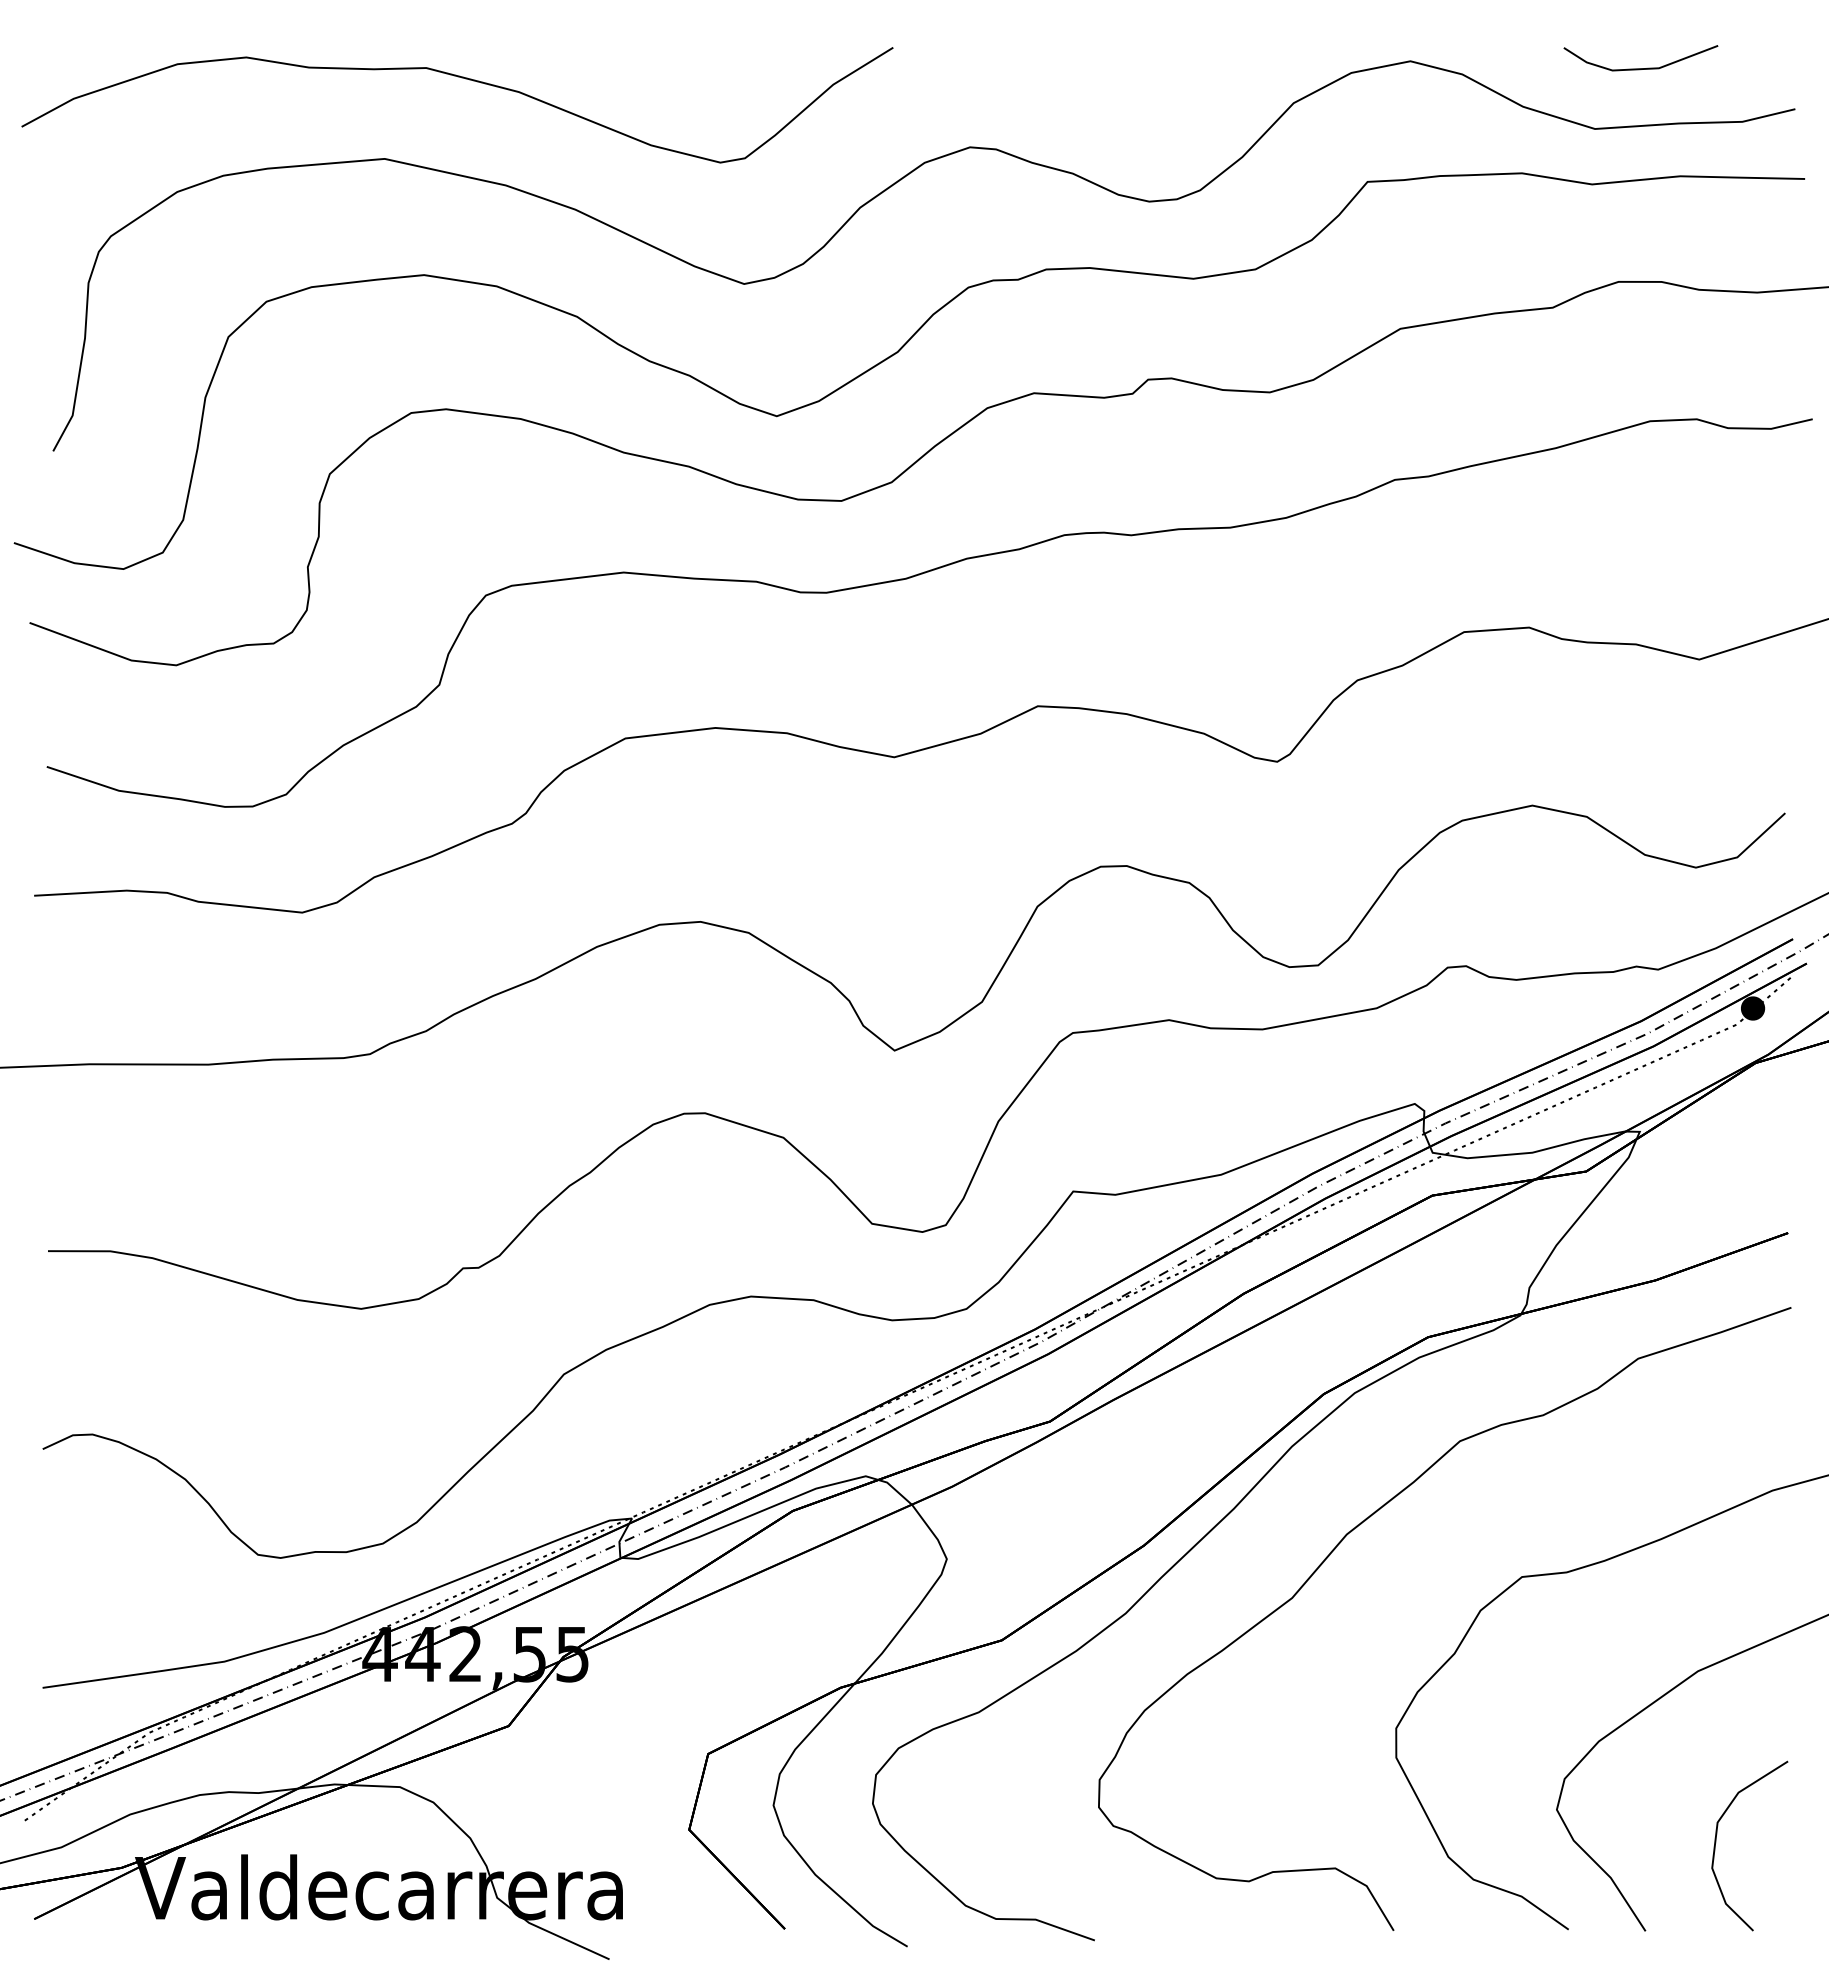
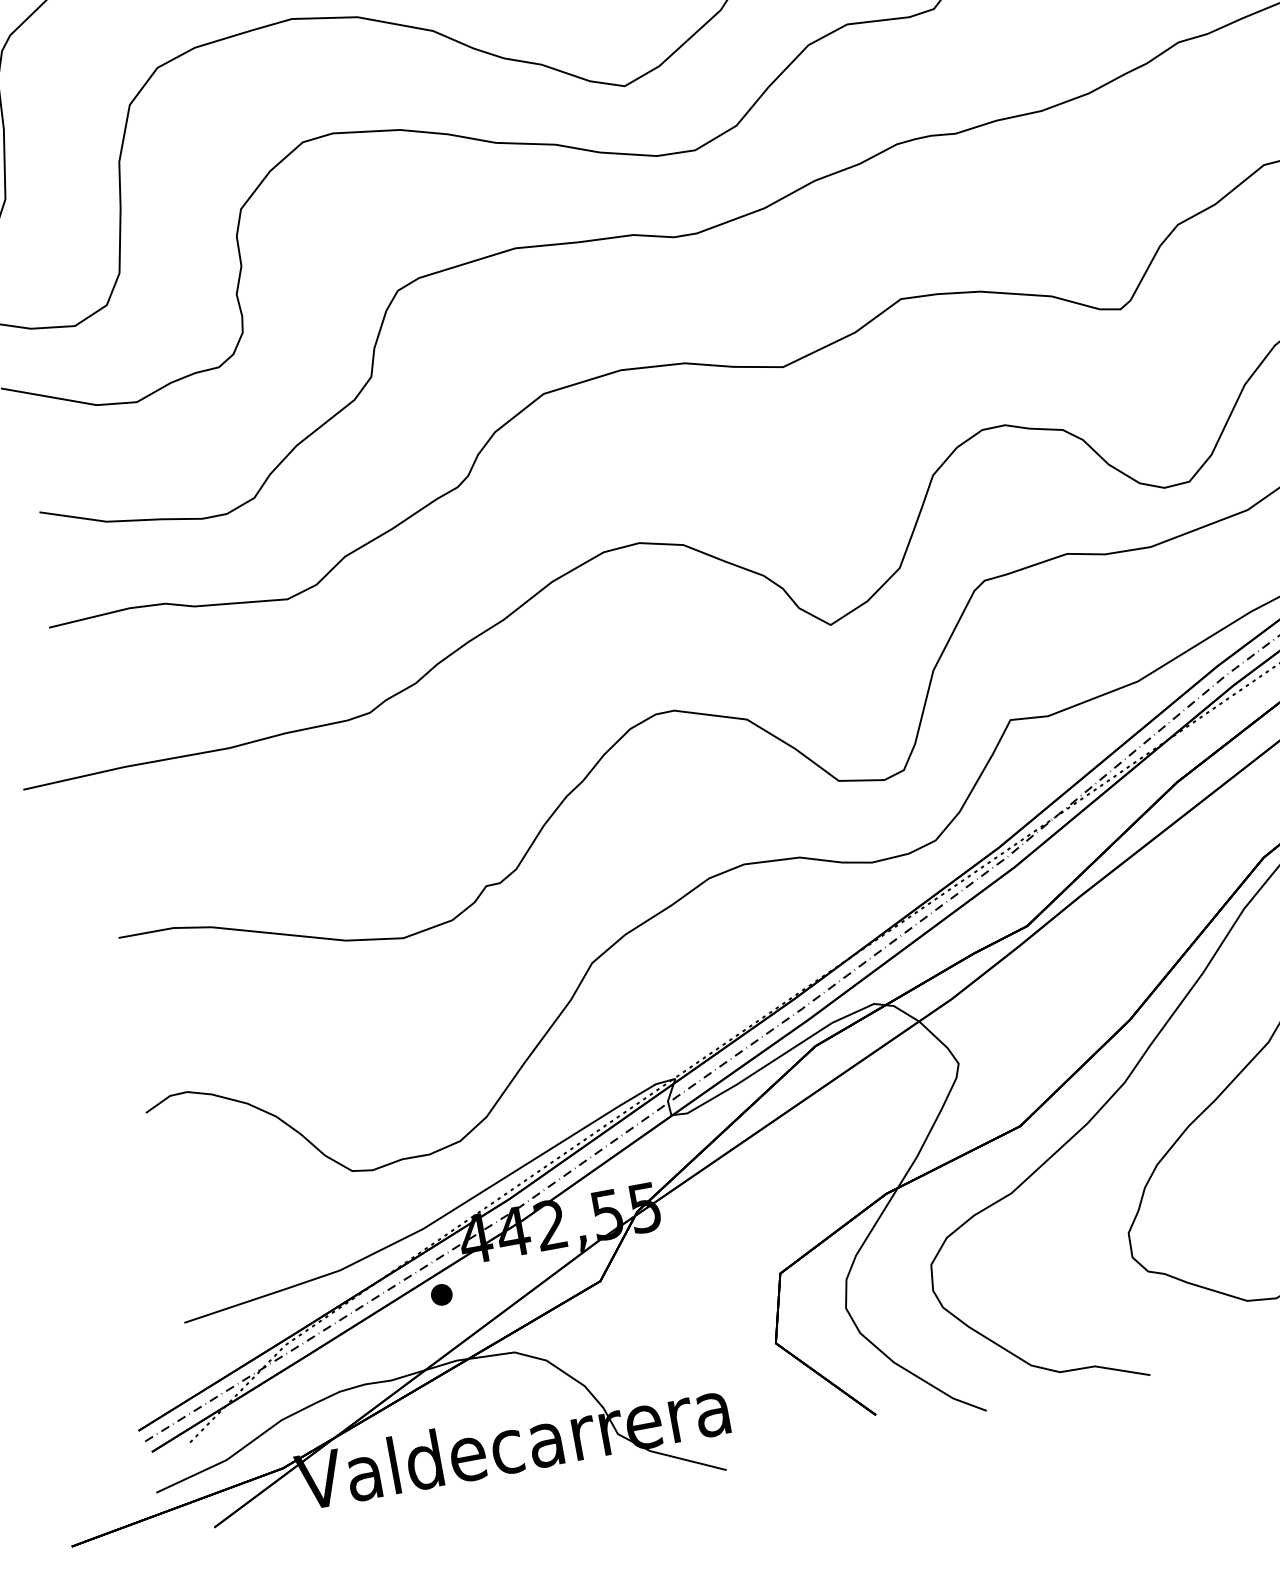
part: (331, 1709) -> (441, 1295), added

